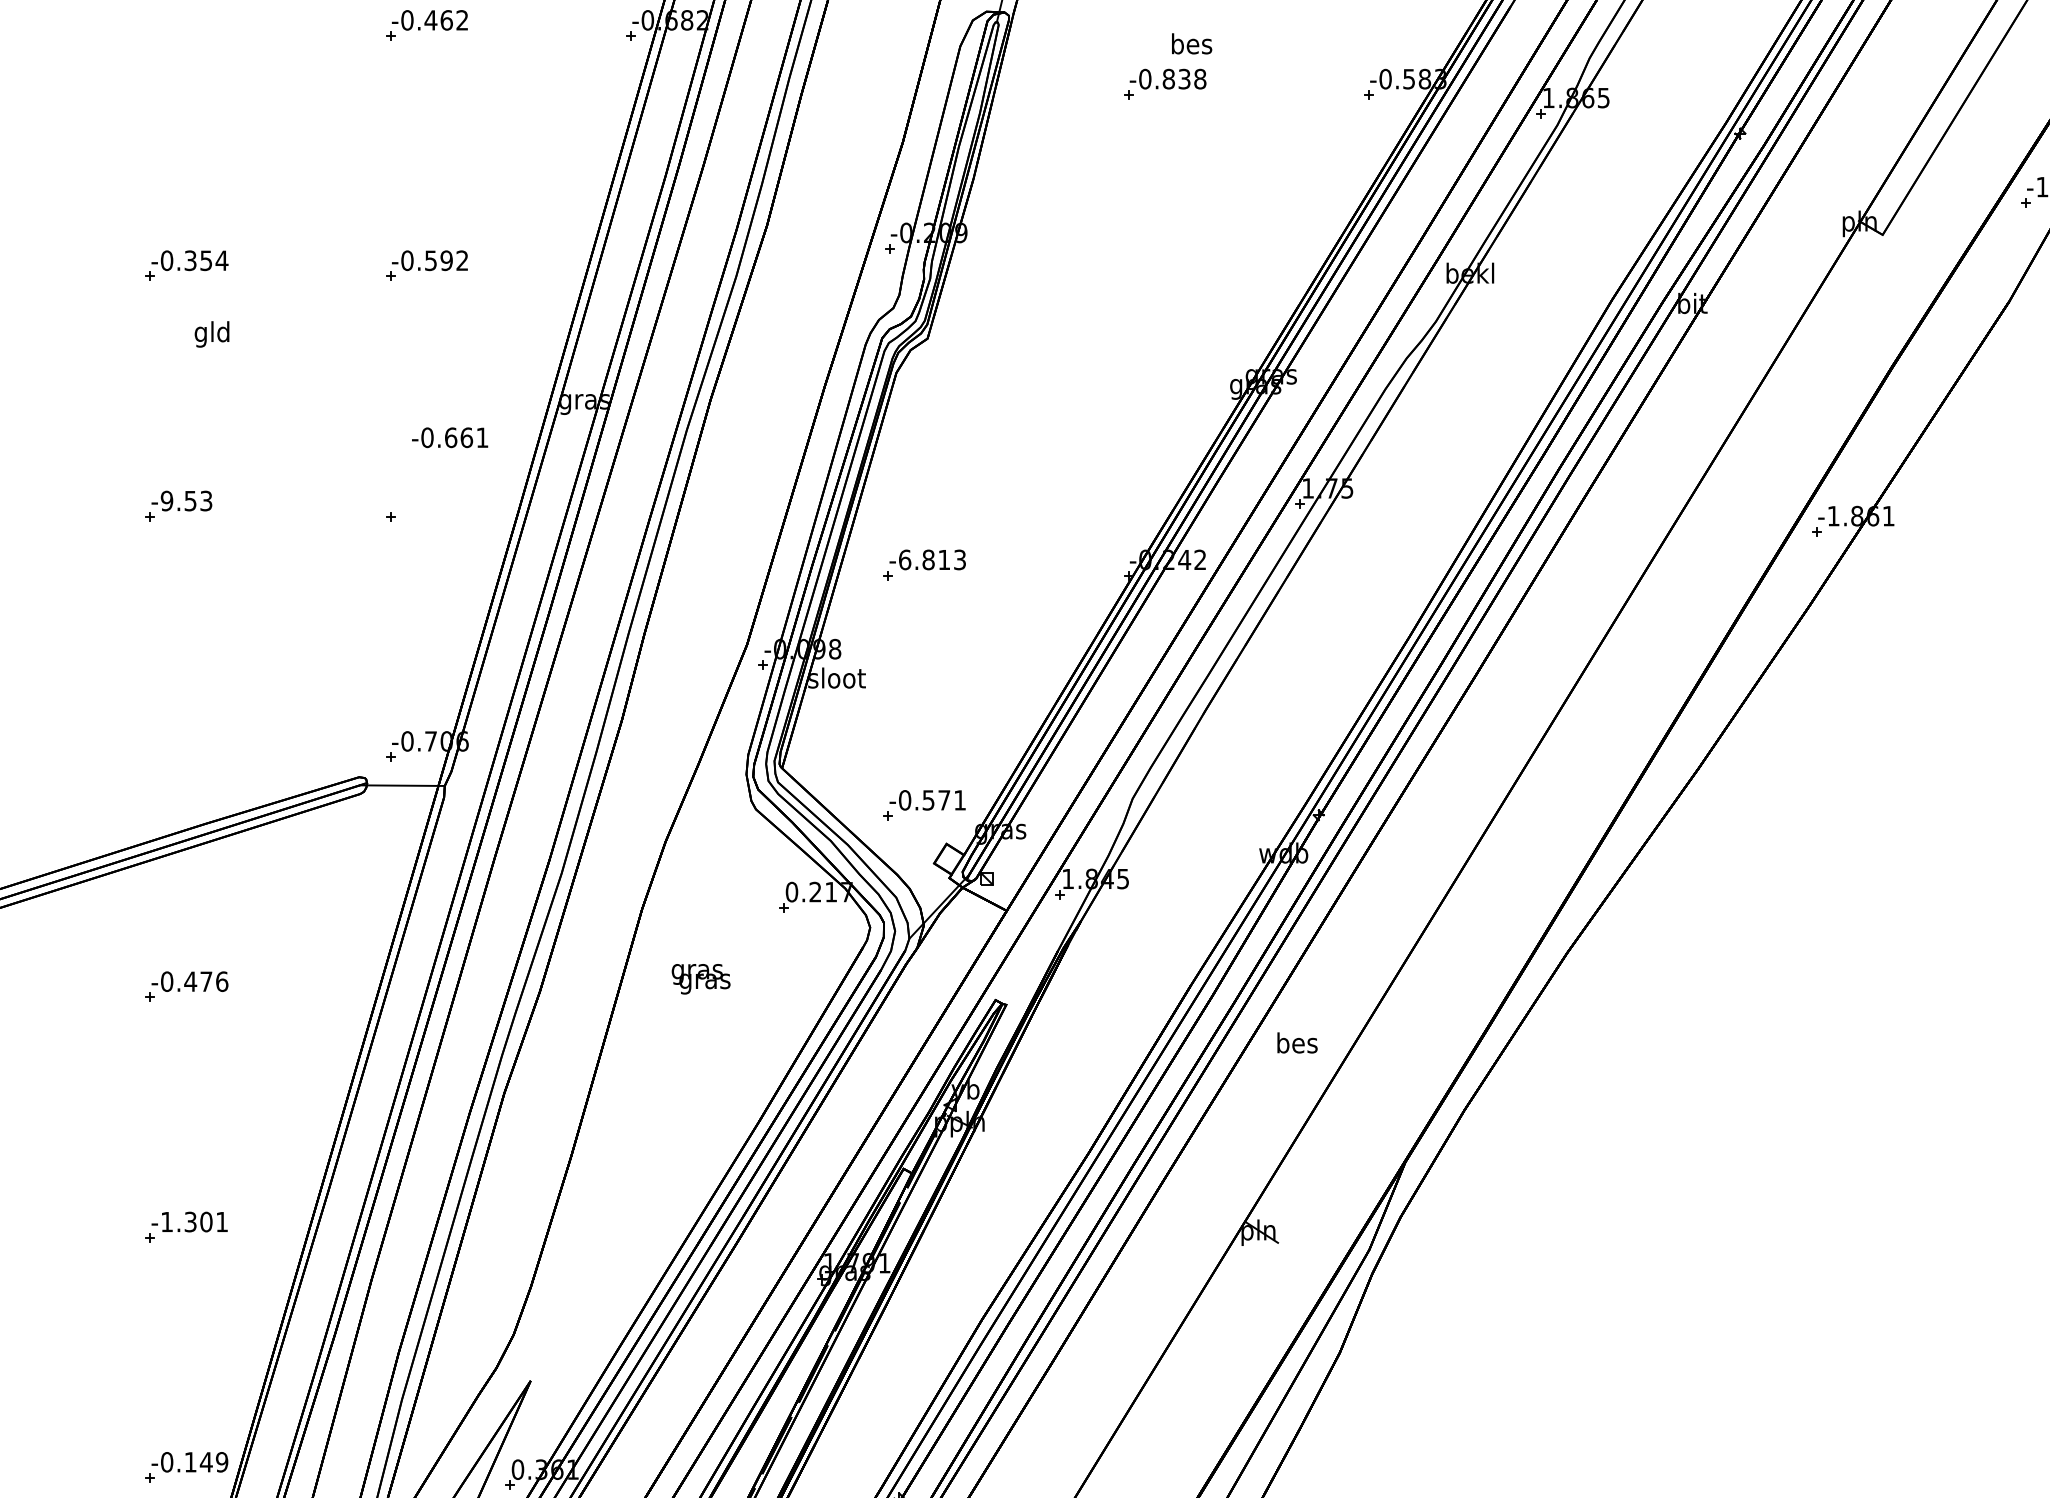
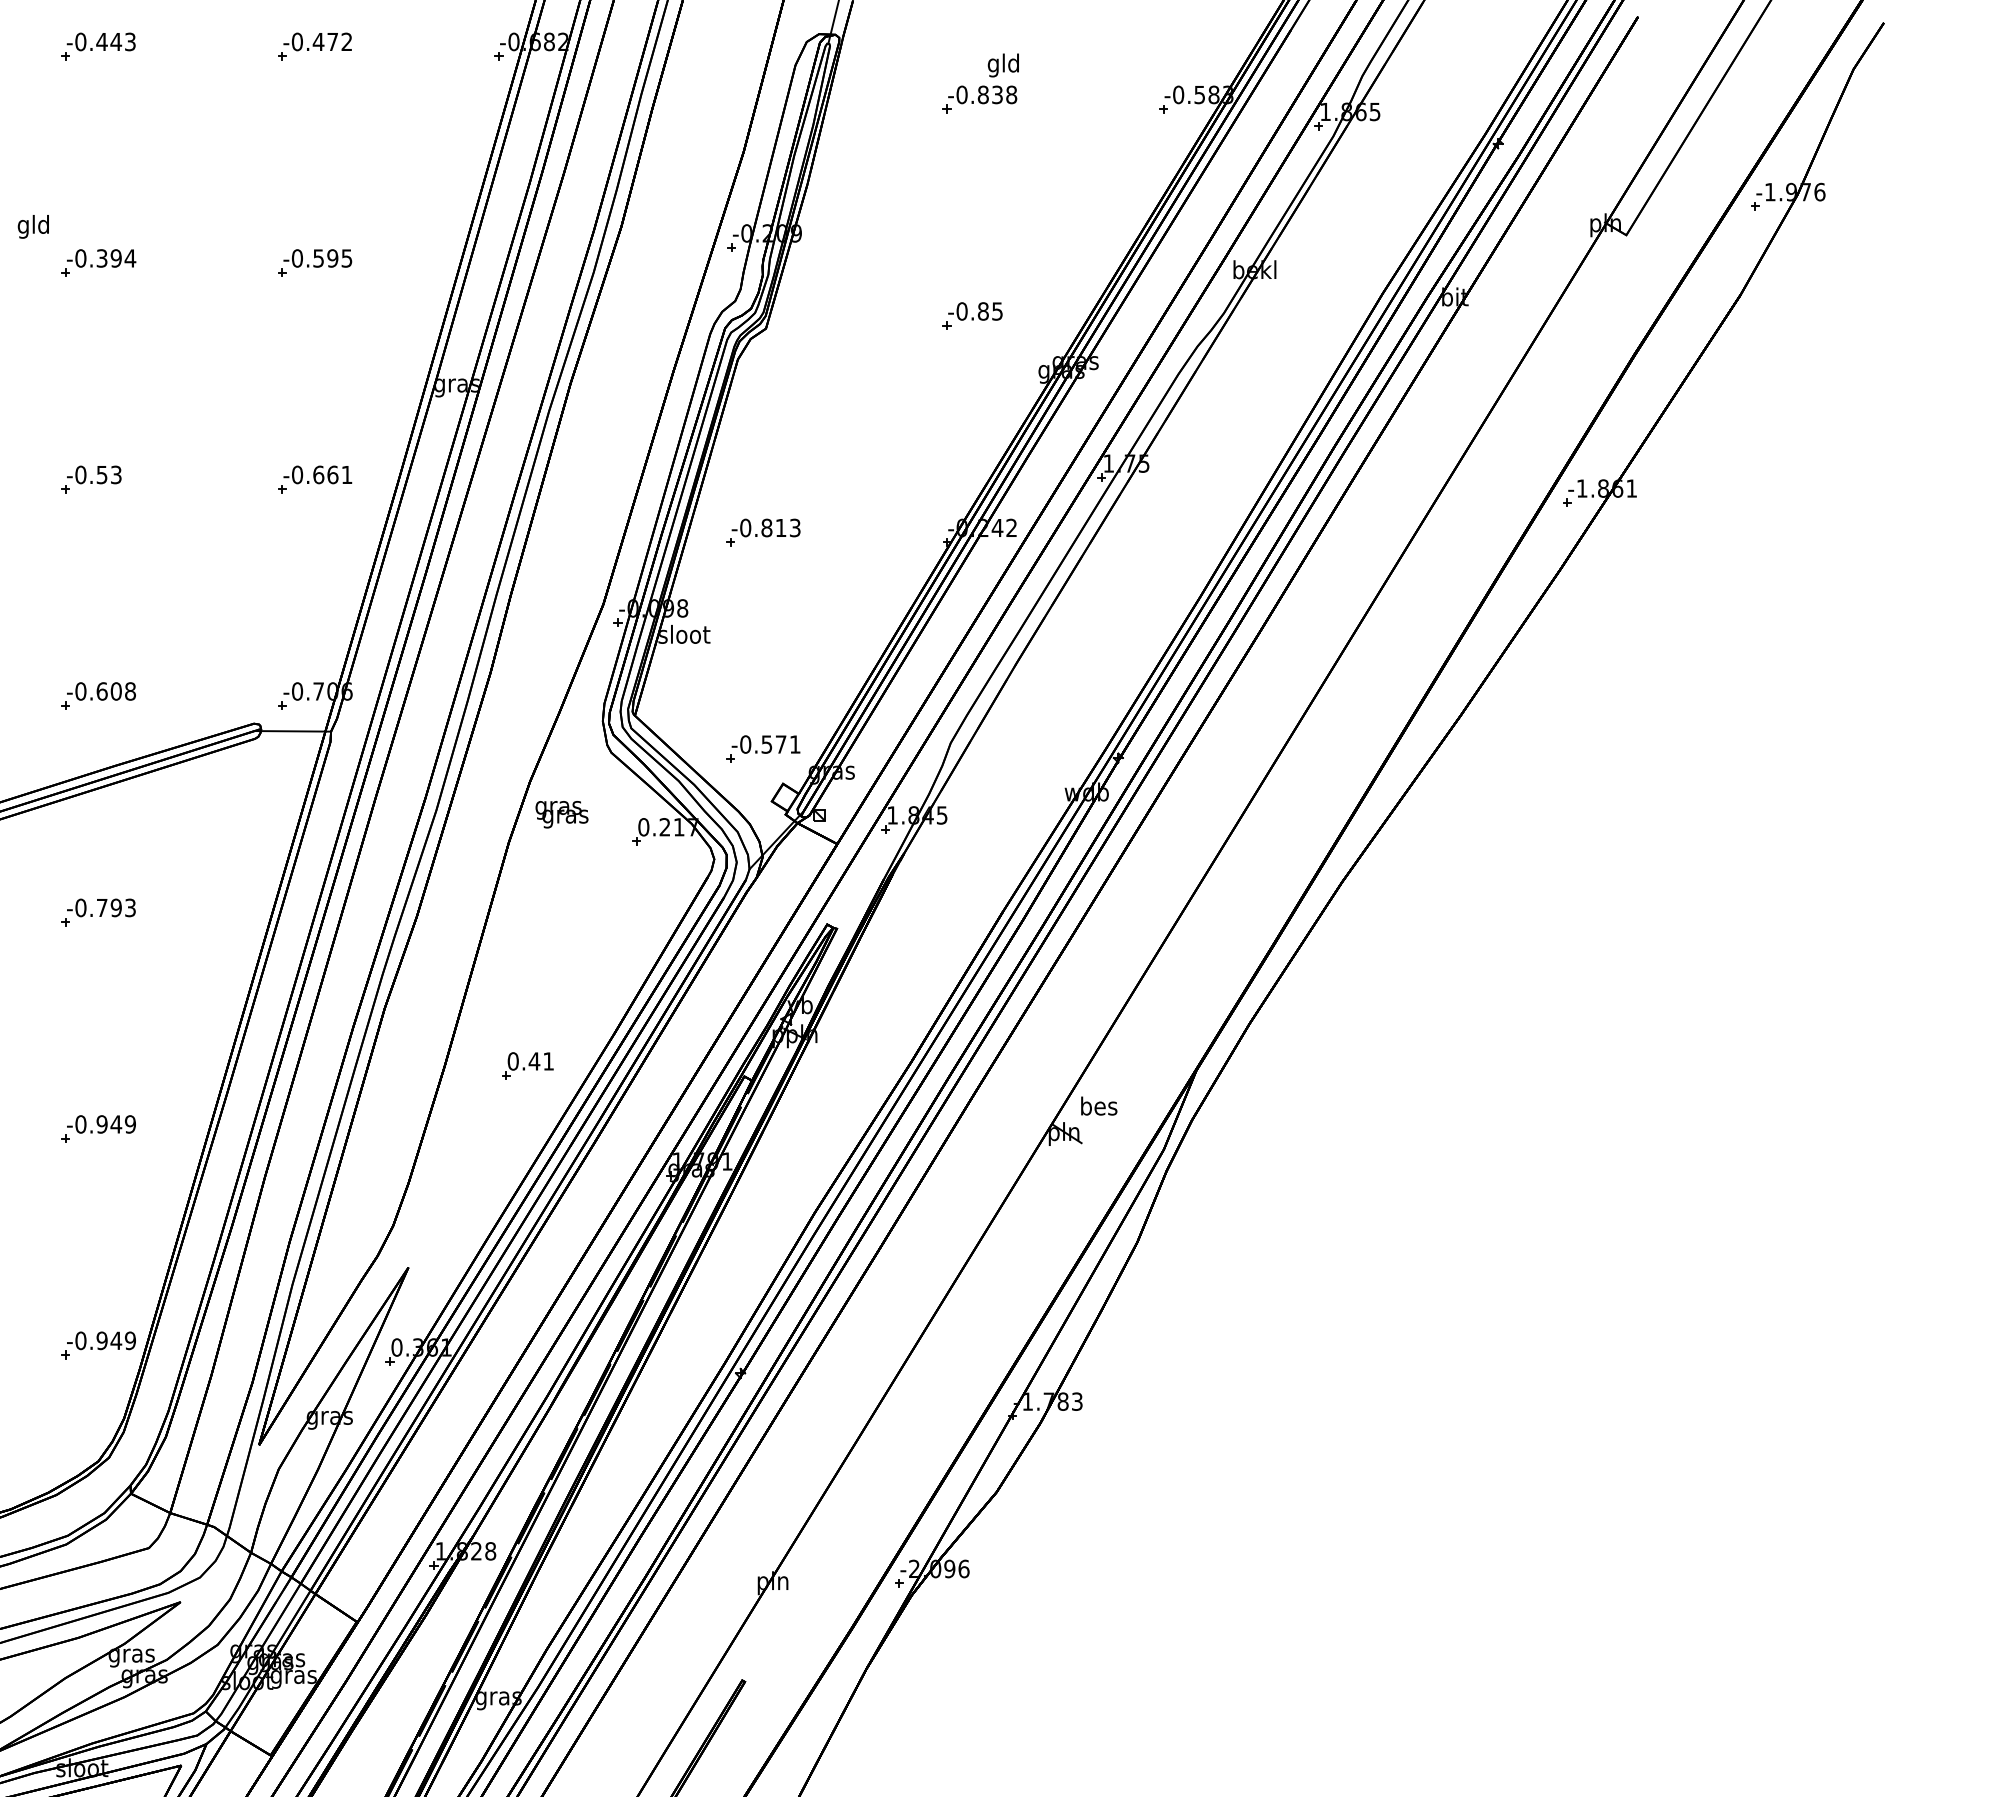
text: (446, 19) -> (332, 41), -0.462 -> -0.472
part: (186, 25) -> (98, 46), added
text: (1192, 46) -> (1004, 65), bes -> gld
text: (205, 260) -> (115, 258), -0.354 -> -0.394
text: (461, 260) -> (346, 258), -0.592 -> -0.595
part: (1156, 324) -> (972, 315), added
text: (211, 334) -> (32, 226), moved
text: (449, 437) -> (317, 474), moved
text: (166, 500) -> (80, 474), -9.53 -> -0.53
text: (904, 559) -> (745, 527), -6.813 -> -0.813
part: (186, 745) -> (98, 695), added
text: (700, 979) -> (561, 814), moved
text: (206, 981) -> (116, 907), -0.476 -> -0.793
text: (1297, 1042) -> (1099, 1105), moved
part: (662, 1156) -> (527, 1065), added
text: (194, 1222) -> (105, 1124), -1.301 -> -0.949
text: (189, 1461) -> (101, 1340), -0.149 -> -0.949

